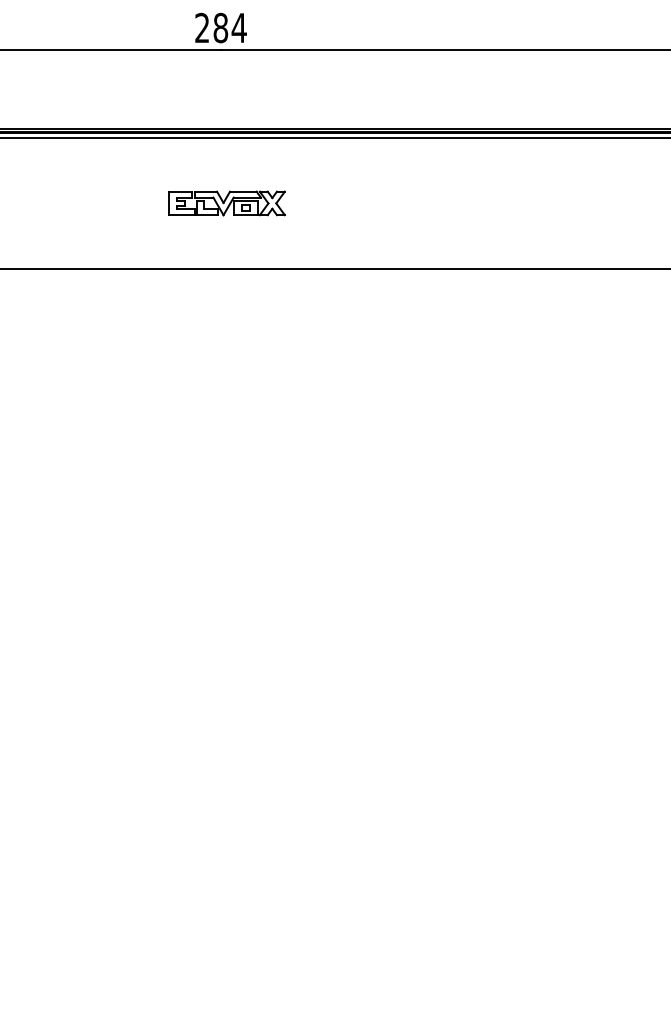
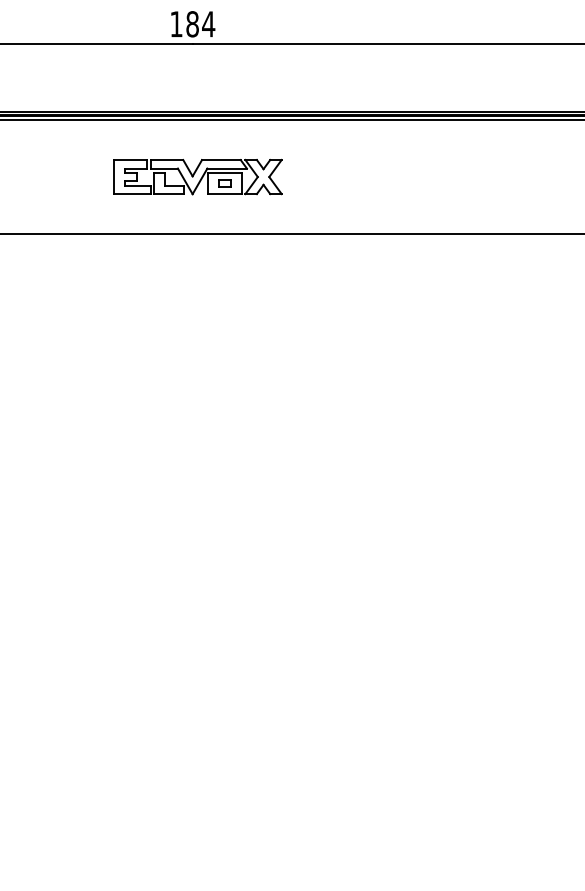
text: (201, 27) -> (175, 23), 284 -> 184
part: (227, 203) -> (198, 177), size x1.67

